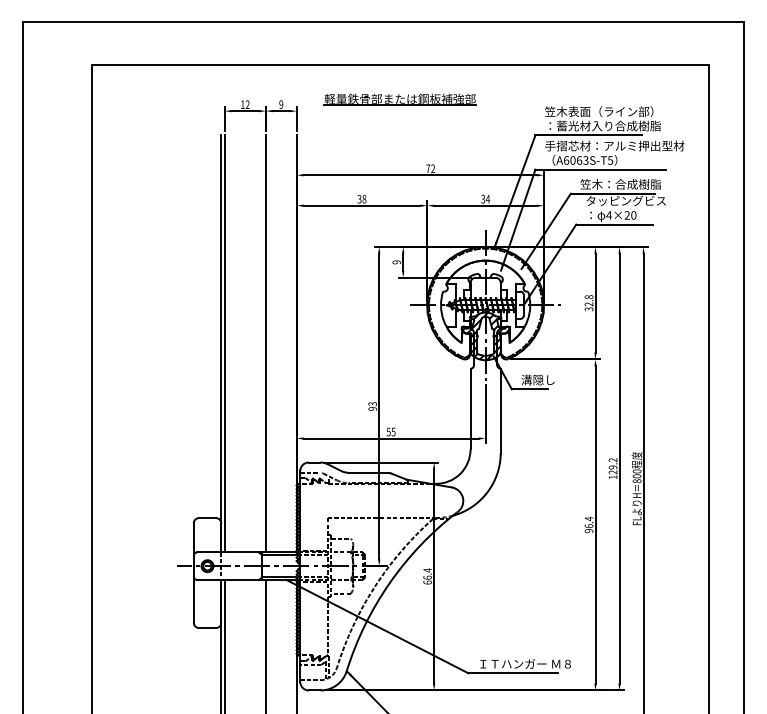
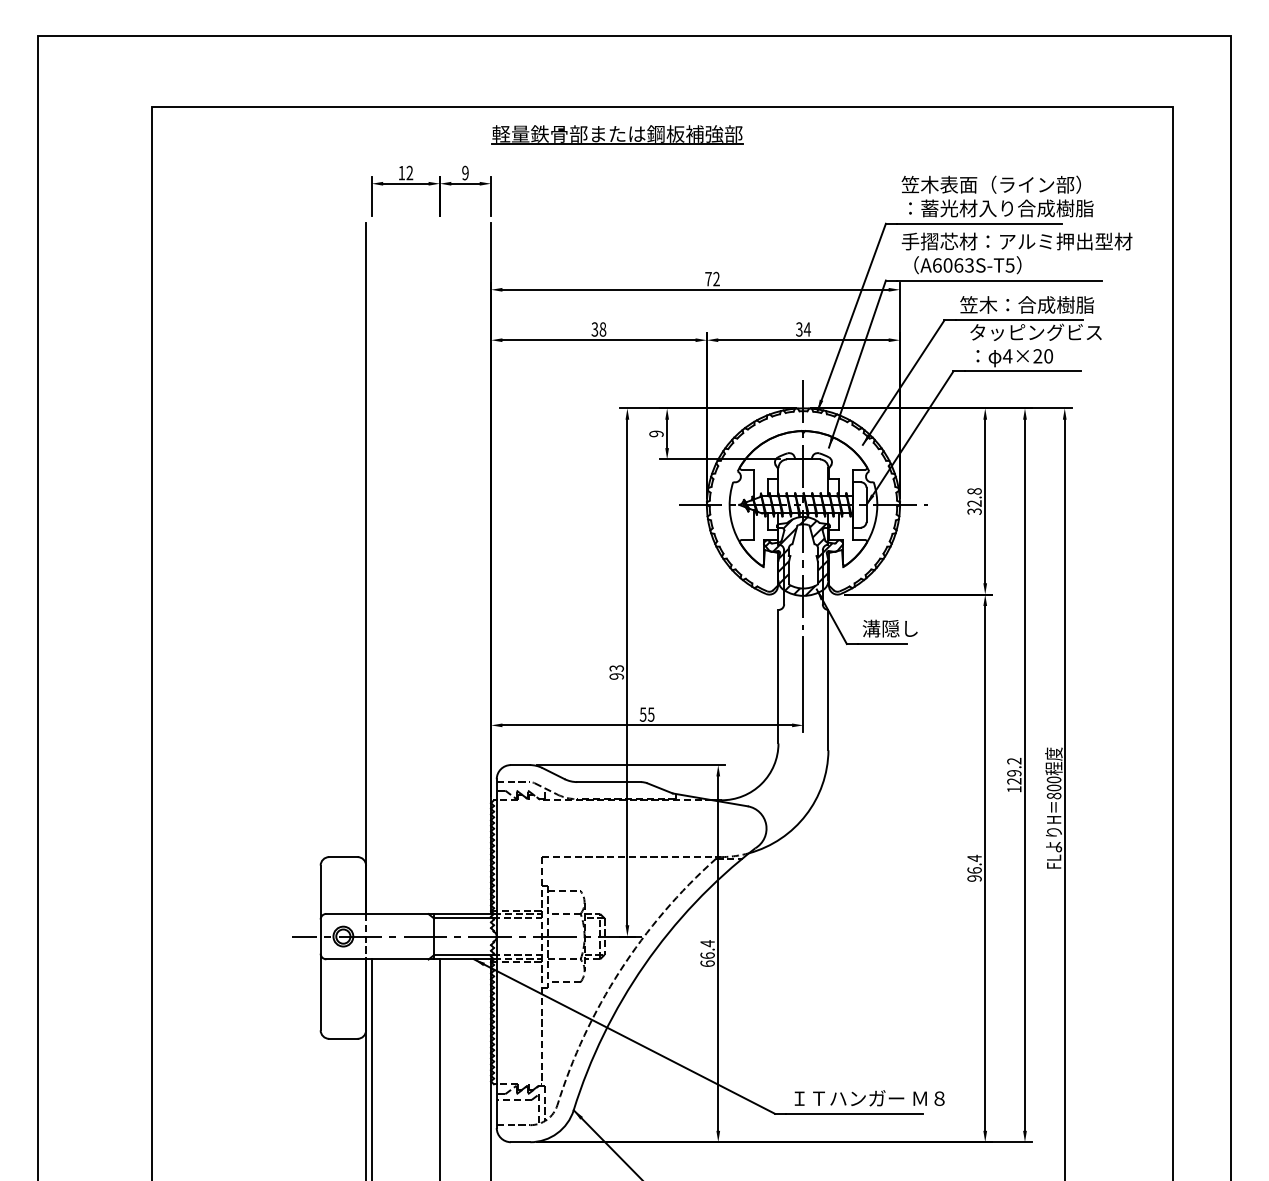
part: (399, 99) -> (616, 134), moved
line: (224, 343) -> (371, 568), removed
line: (265, 343) -> (439, 568), removed

